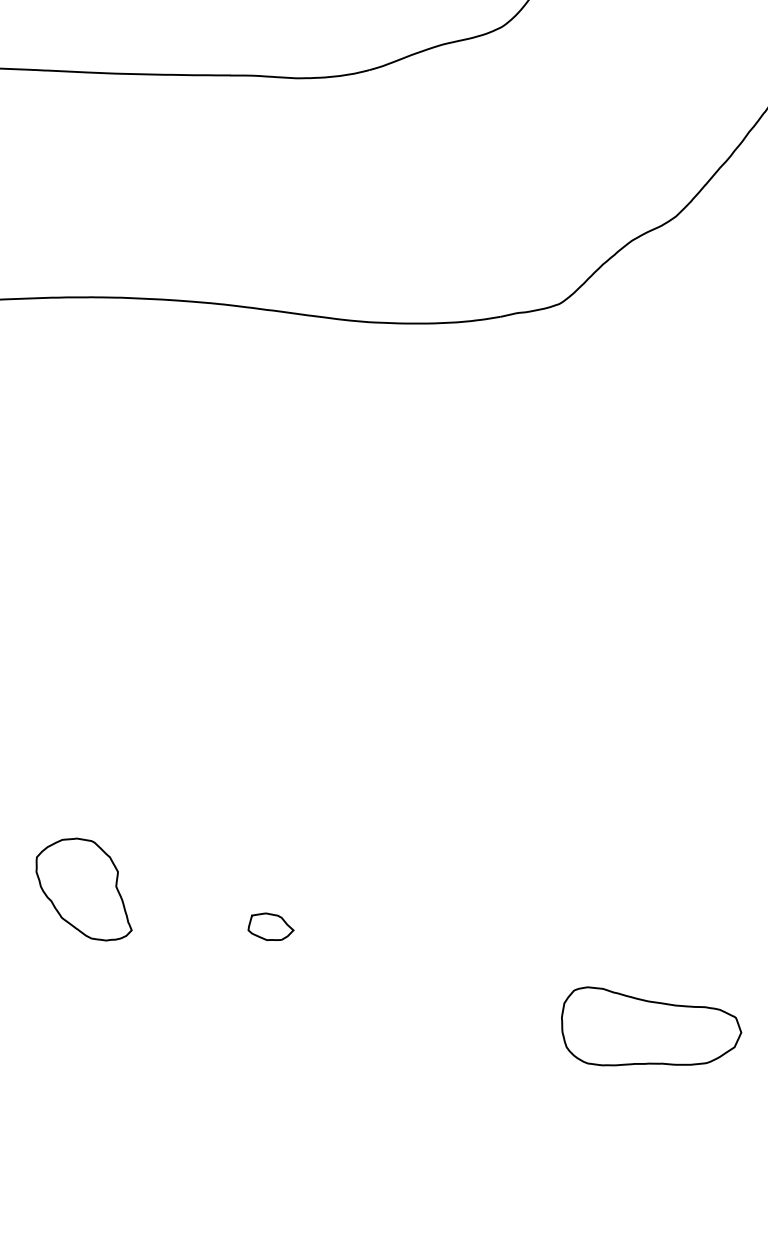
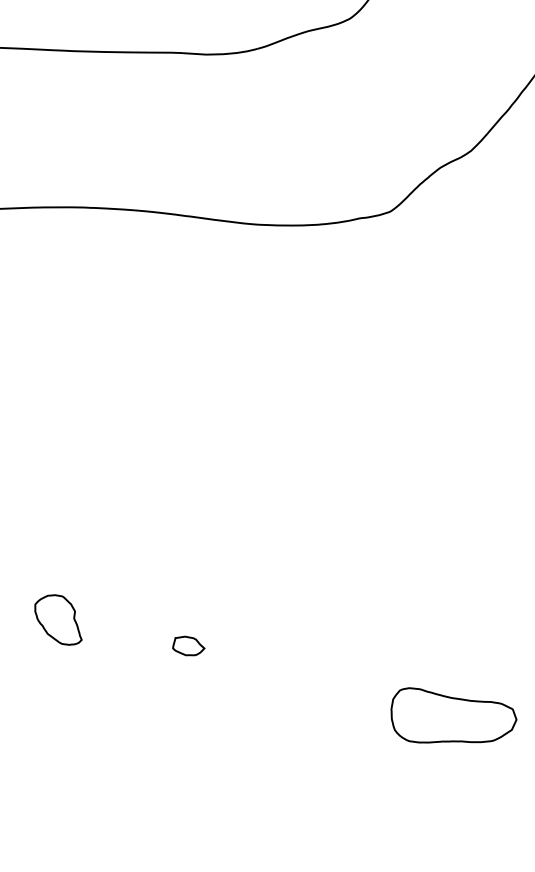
part: (84, 888) -> (58, 619), size x0.7

